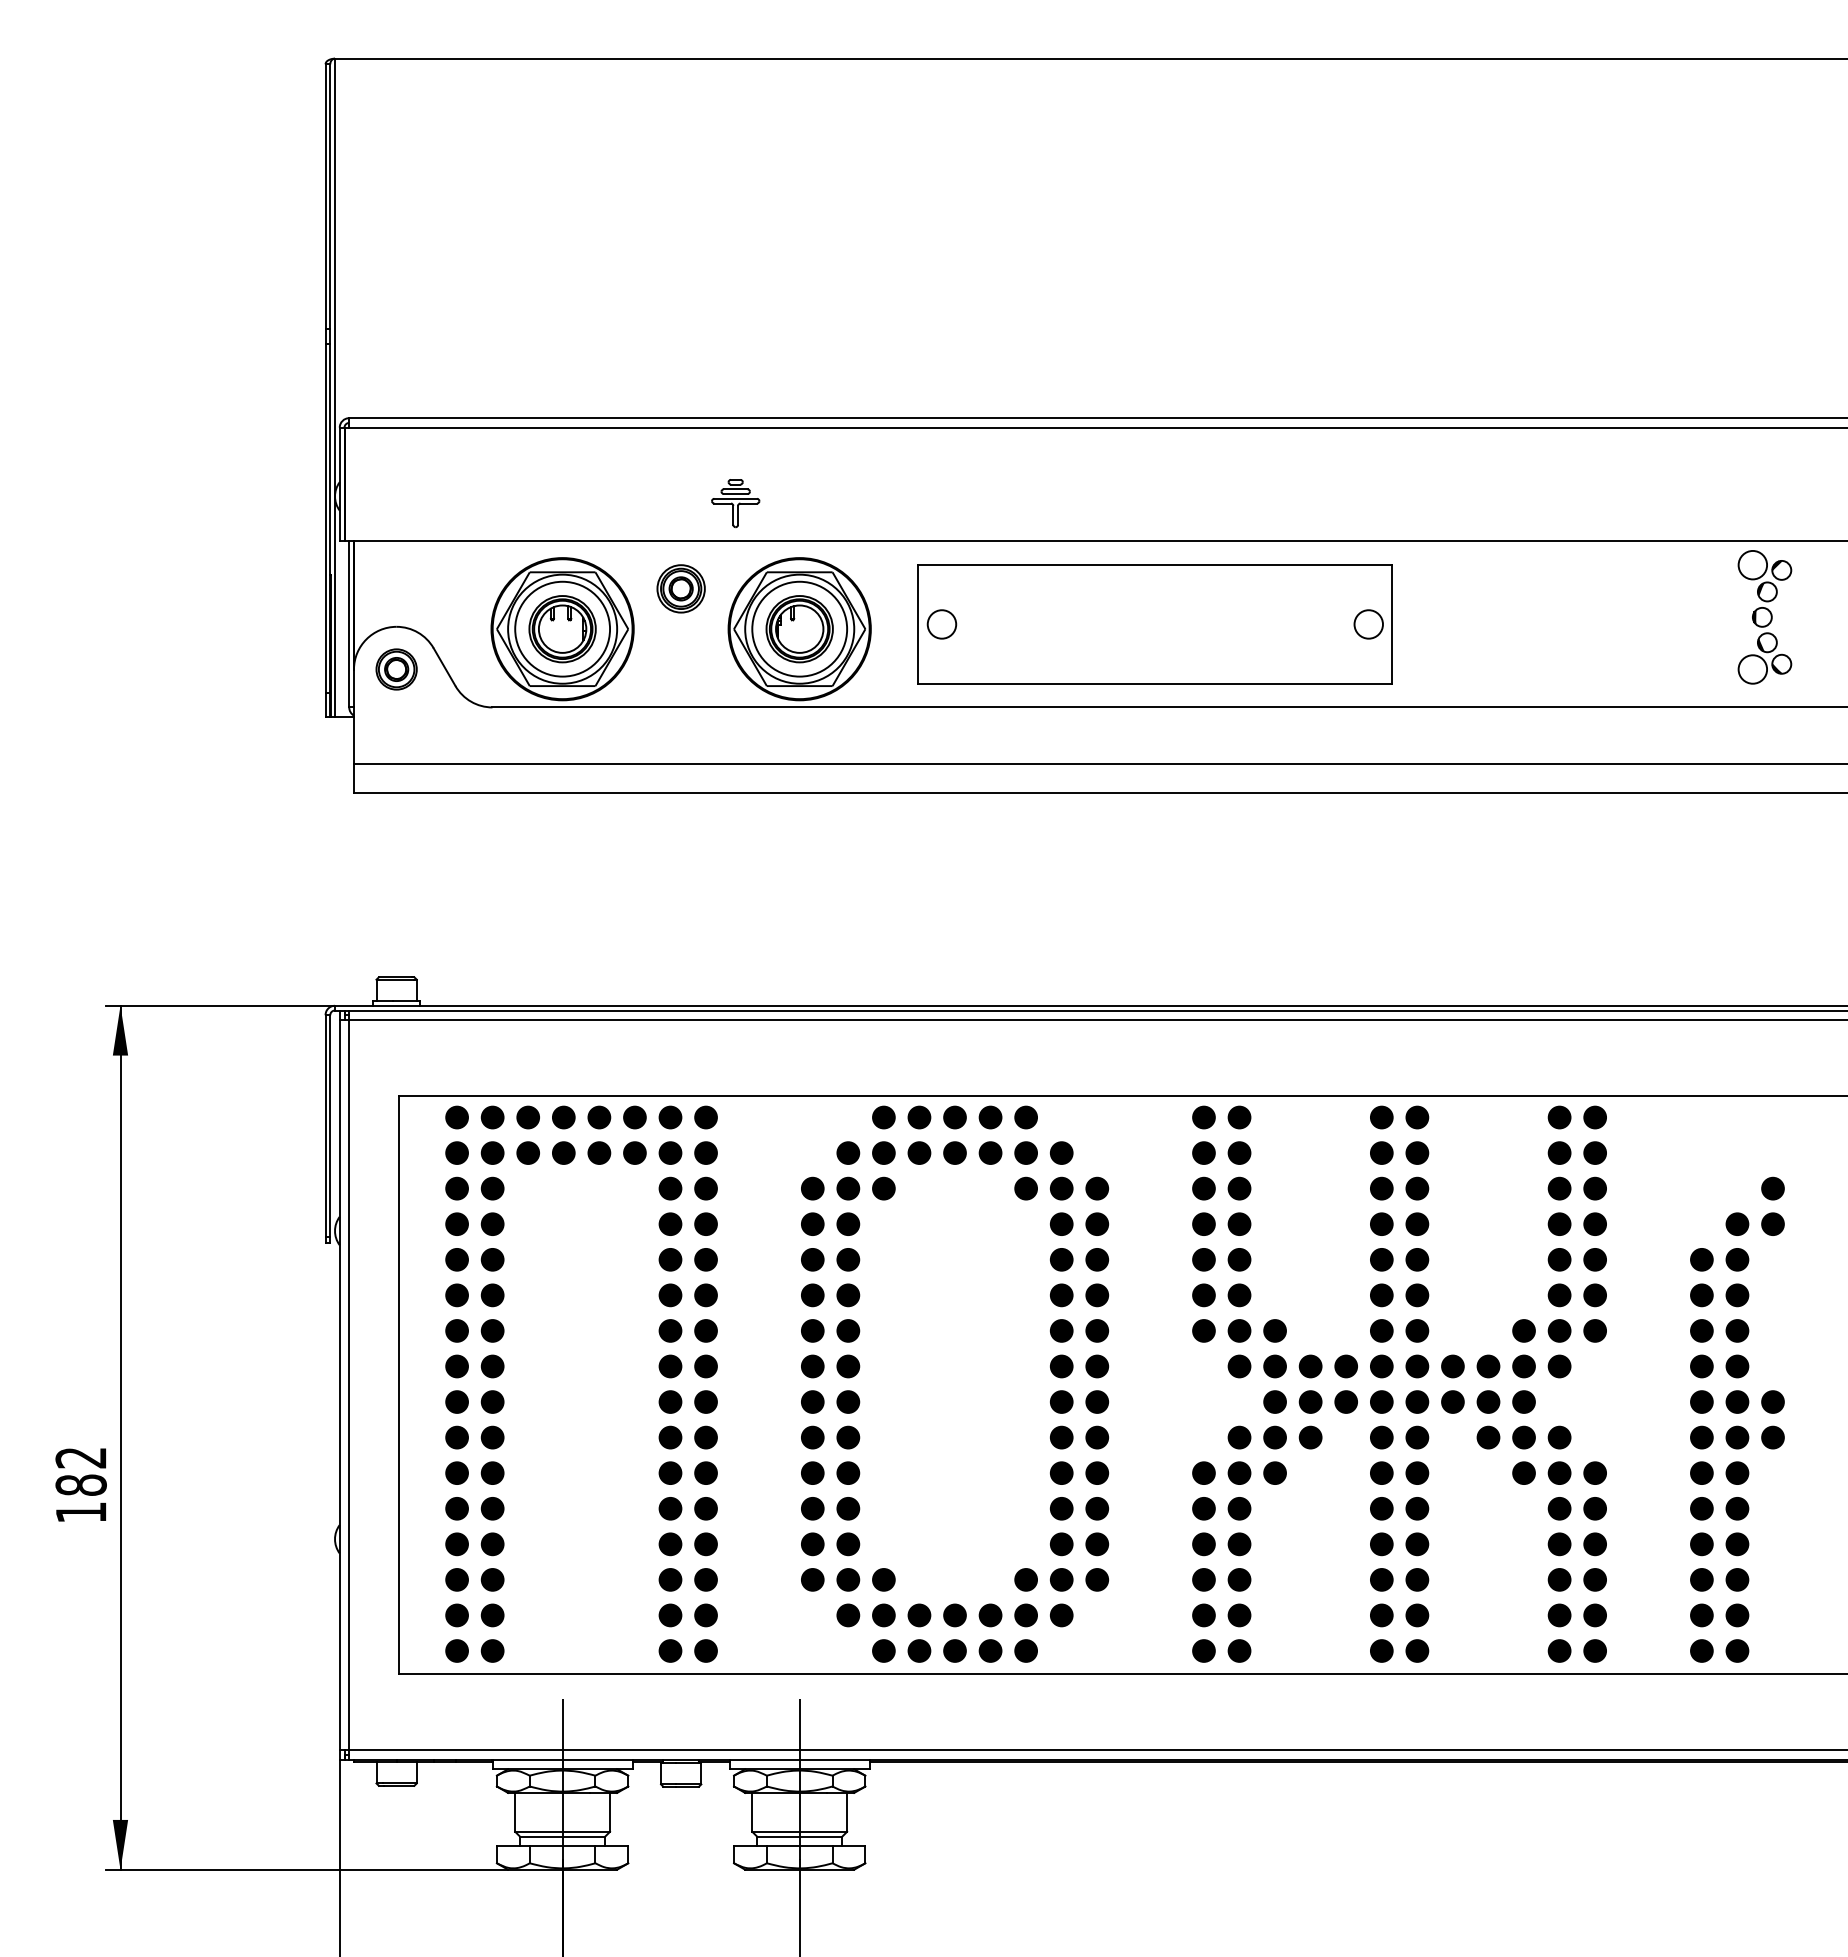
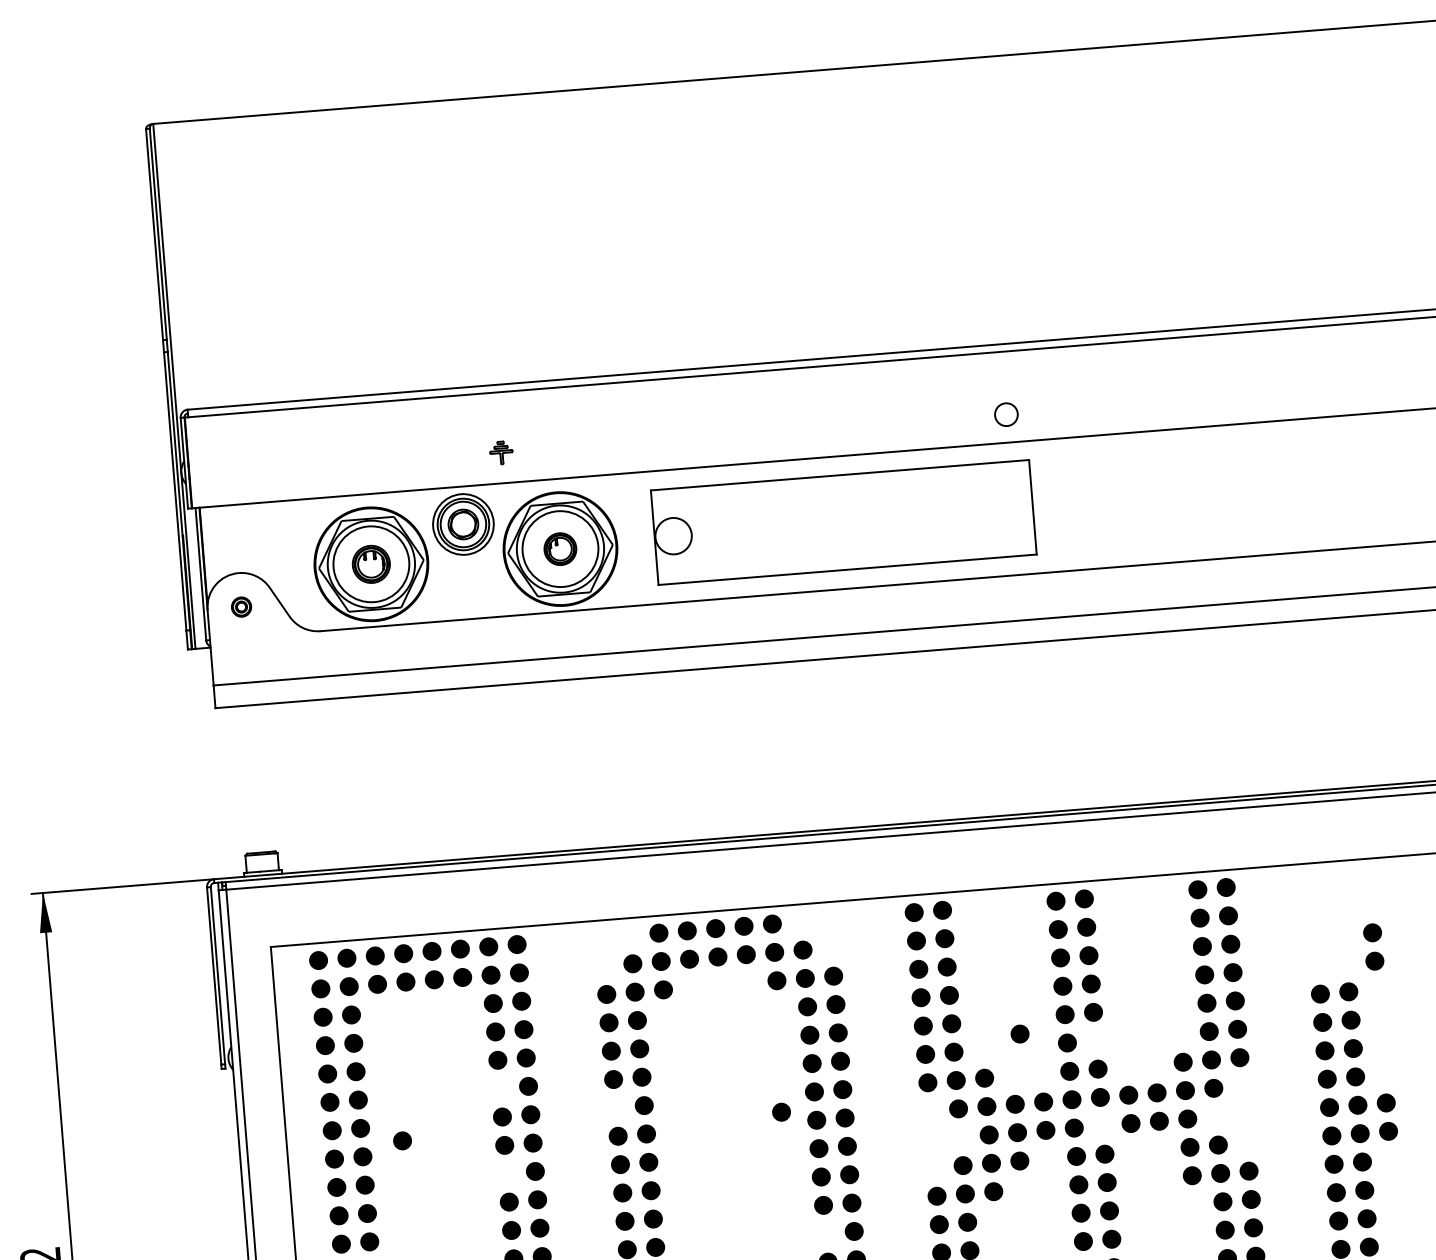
part: (735, 503) -> (501, 452), size x0.6
part: (680, 588) -> (462, 524), size x1.6
part: (1764, 617) -> (1329, 477), removed
circle: (941, 624) -> (673, 536), size x1.6
circle: (1368, 624) -> (1006, 414), moved
part: (562, 629) -> (371, 564), size x0.7
part: (799, 629) -> (560, 549), size x0.6
part: (396, 669) -> (241, 607), size x0.6
fill: (1737, 1224) -> (1346, 963), removed
part: (1323, 1279) -> (1019, 1034), added
fill: (670, 1295) -> (500, 1088), removed
fill: (1417, 1295) -> (1095, 1040), removed
fill: (812, 1330) -> (615, 1107), removed
part: (543, 1350) -> (402, 1140), added
part: (1018, 1352) -> (781, 1111), added
fill: (670, 1401) -> (506, 1173), removed
fill: (1417, 1401) -> (1102, 1125), removed
fill: (1488, 1437) -> (1161, 1149), removed
fill: (1061, 1508) -> (825, 1233), removed

